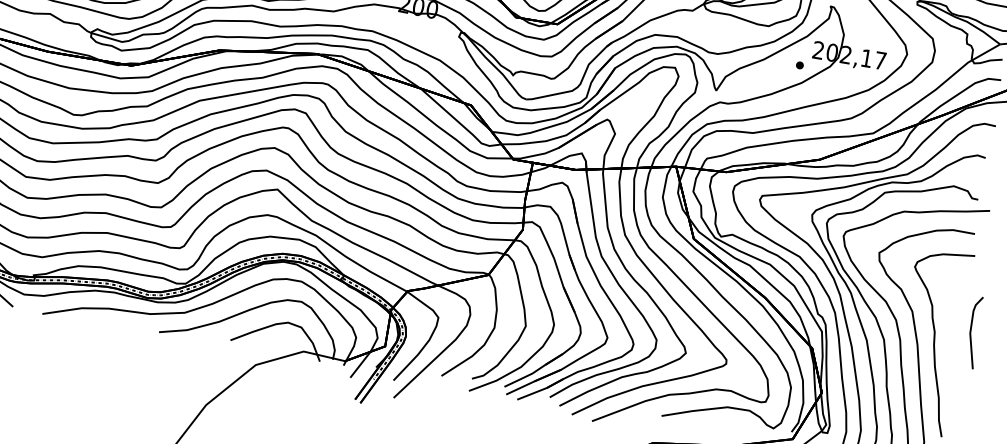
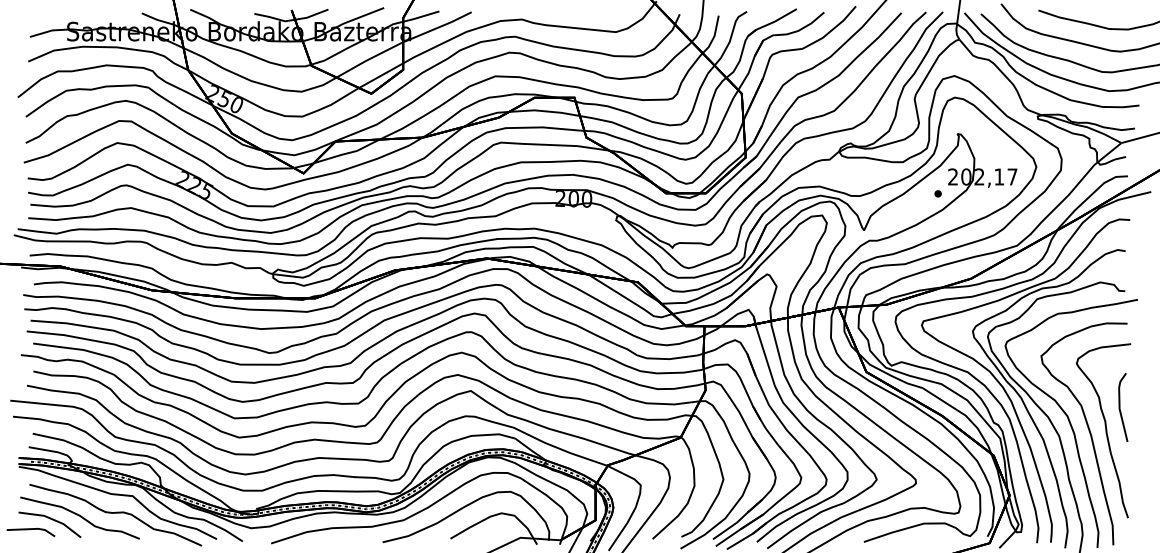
line: (971, 332) -> (1120, 407), moved

